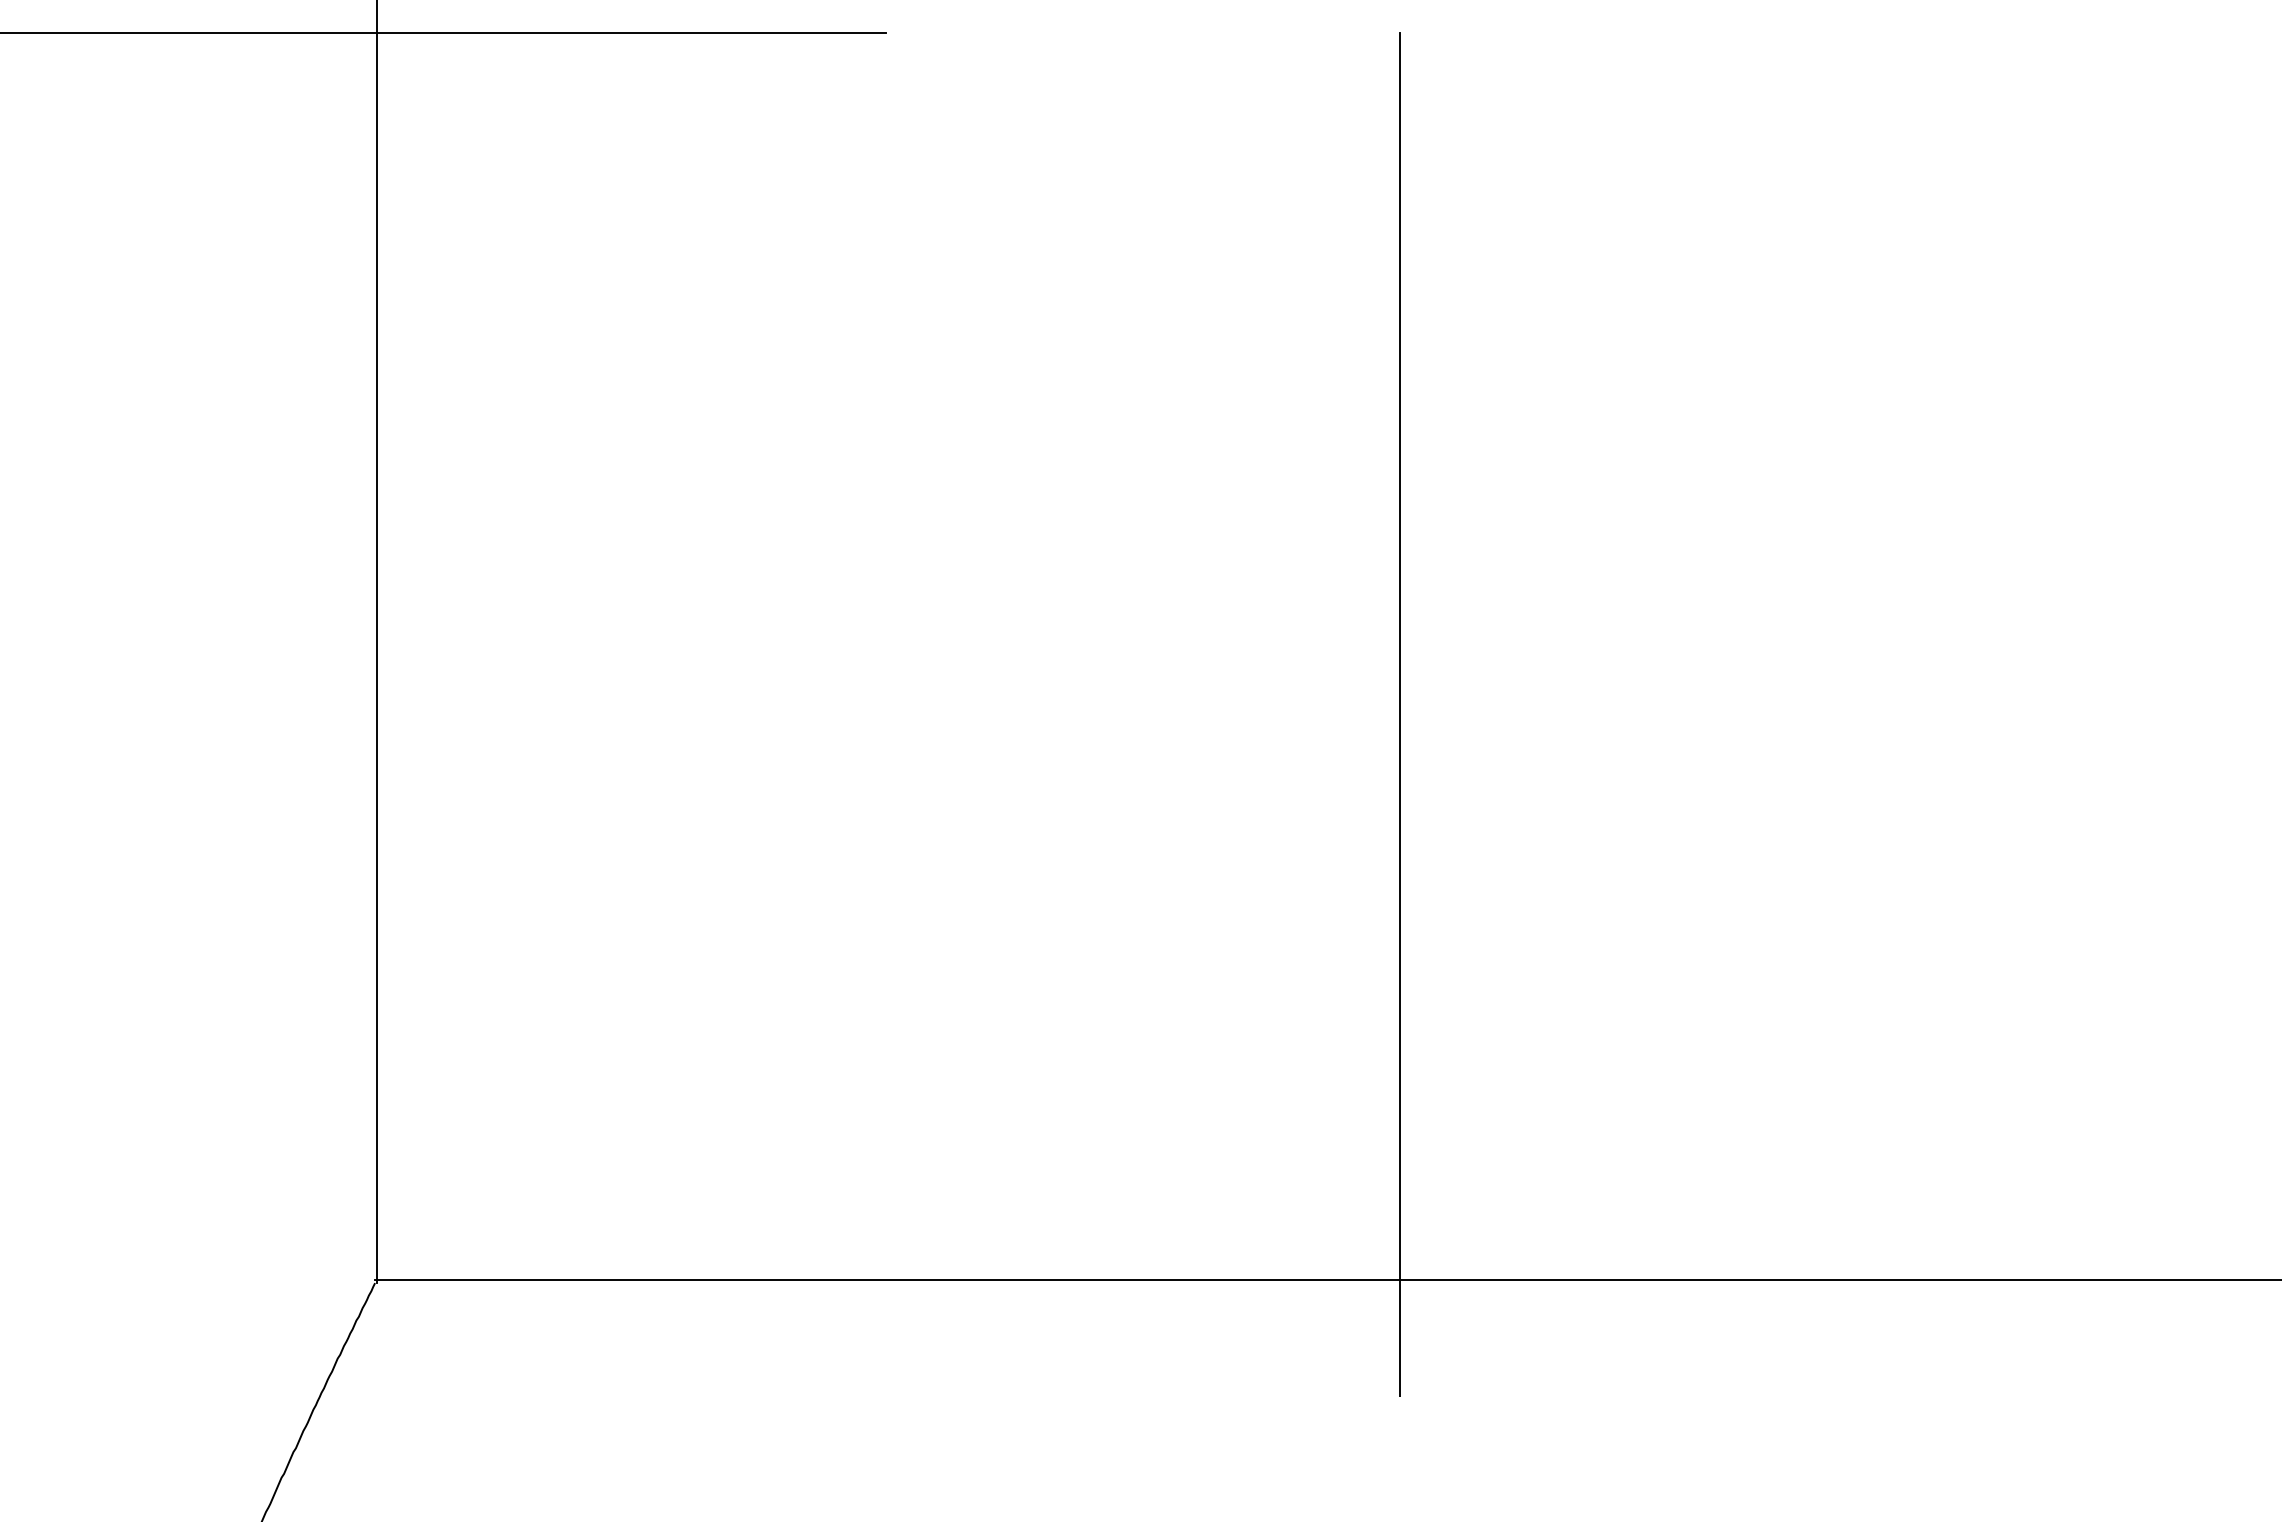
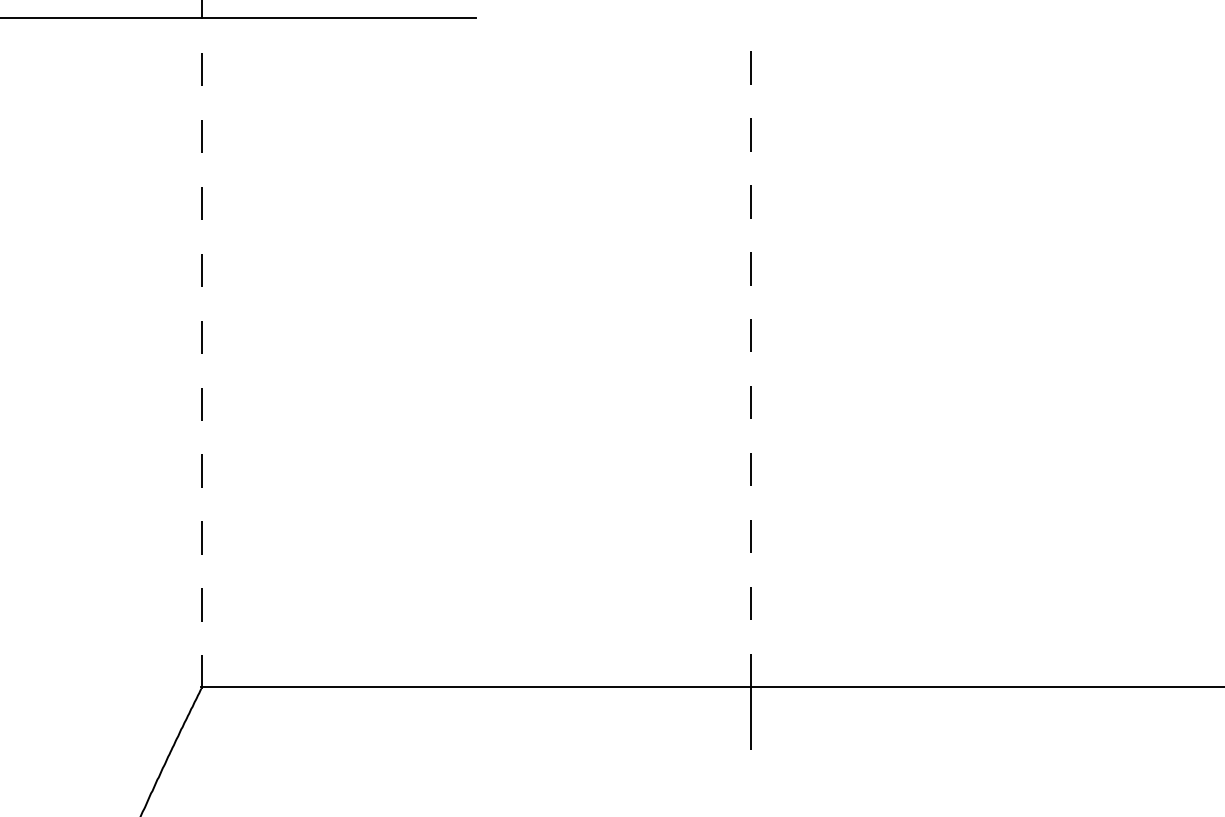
line: (377, 656) -> (202, 352), solid -> dashed
line: (1399, 656) -> (751, 352), solid -> dashed

